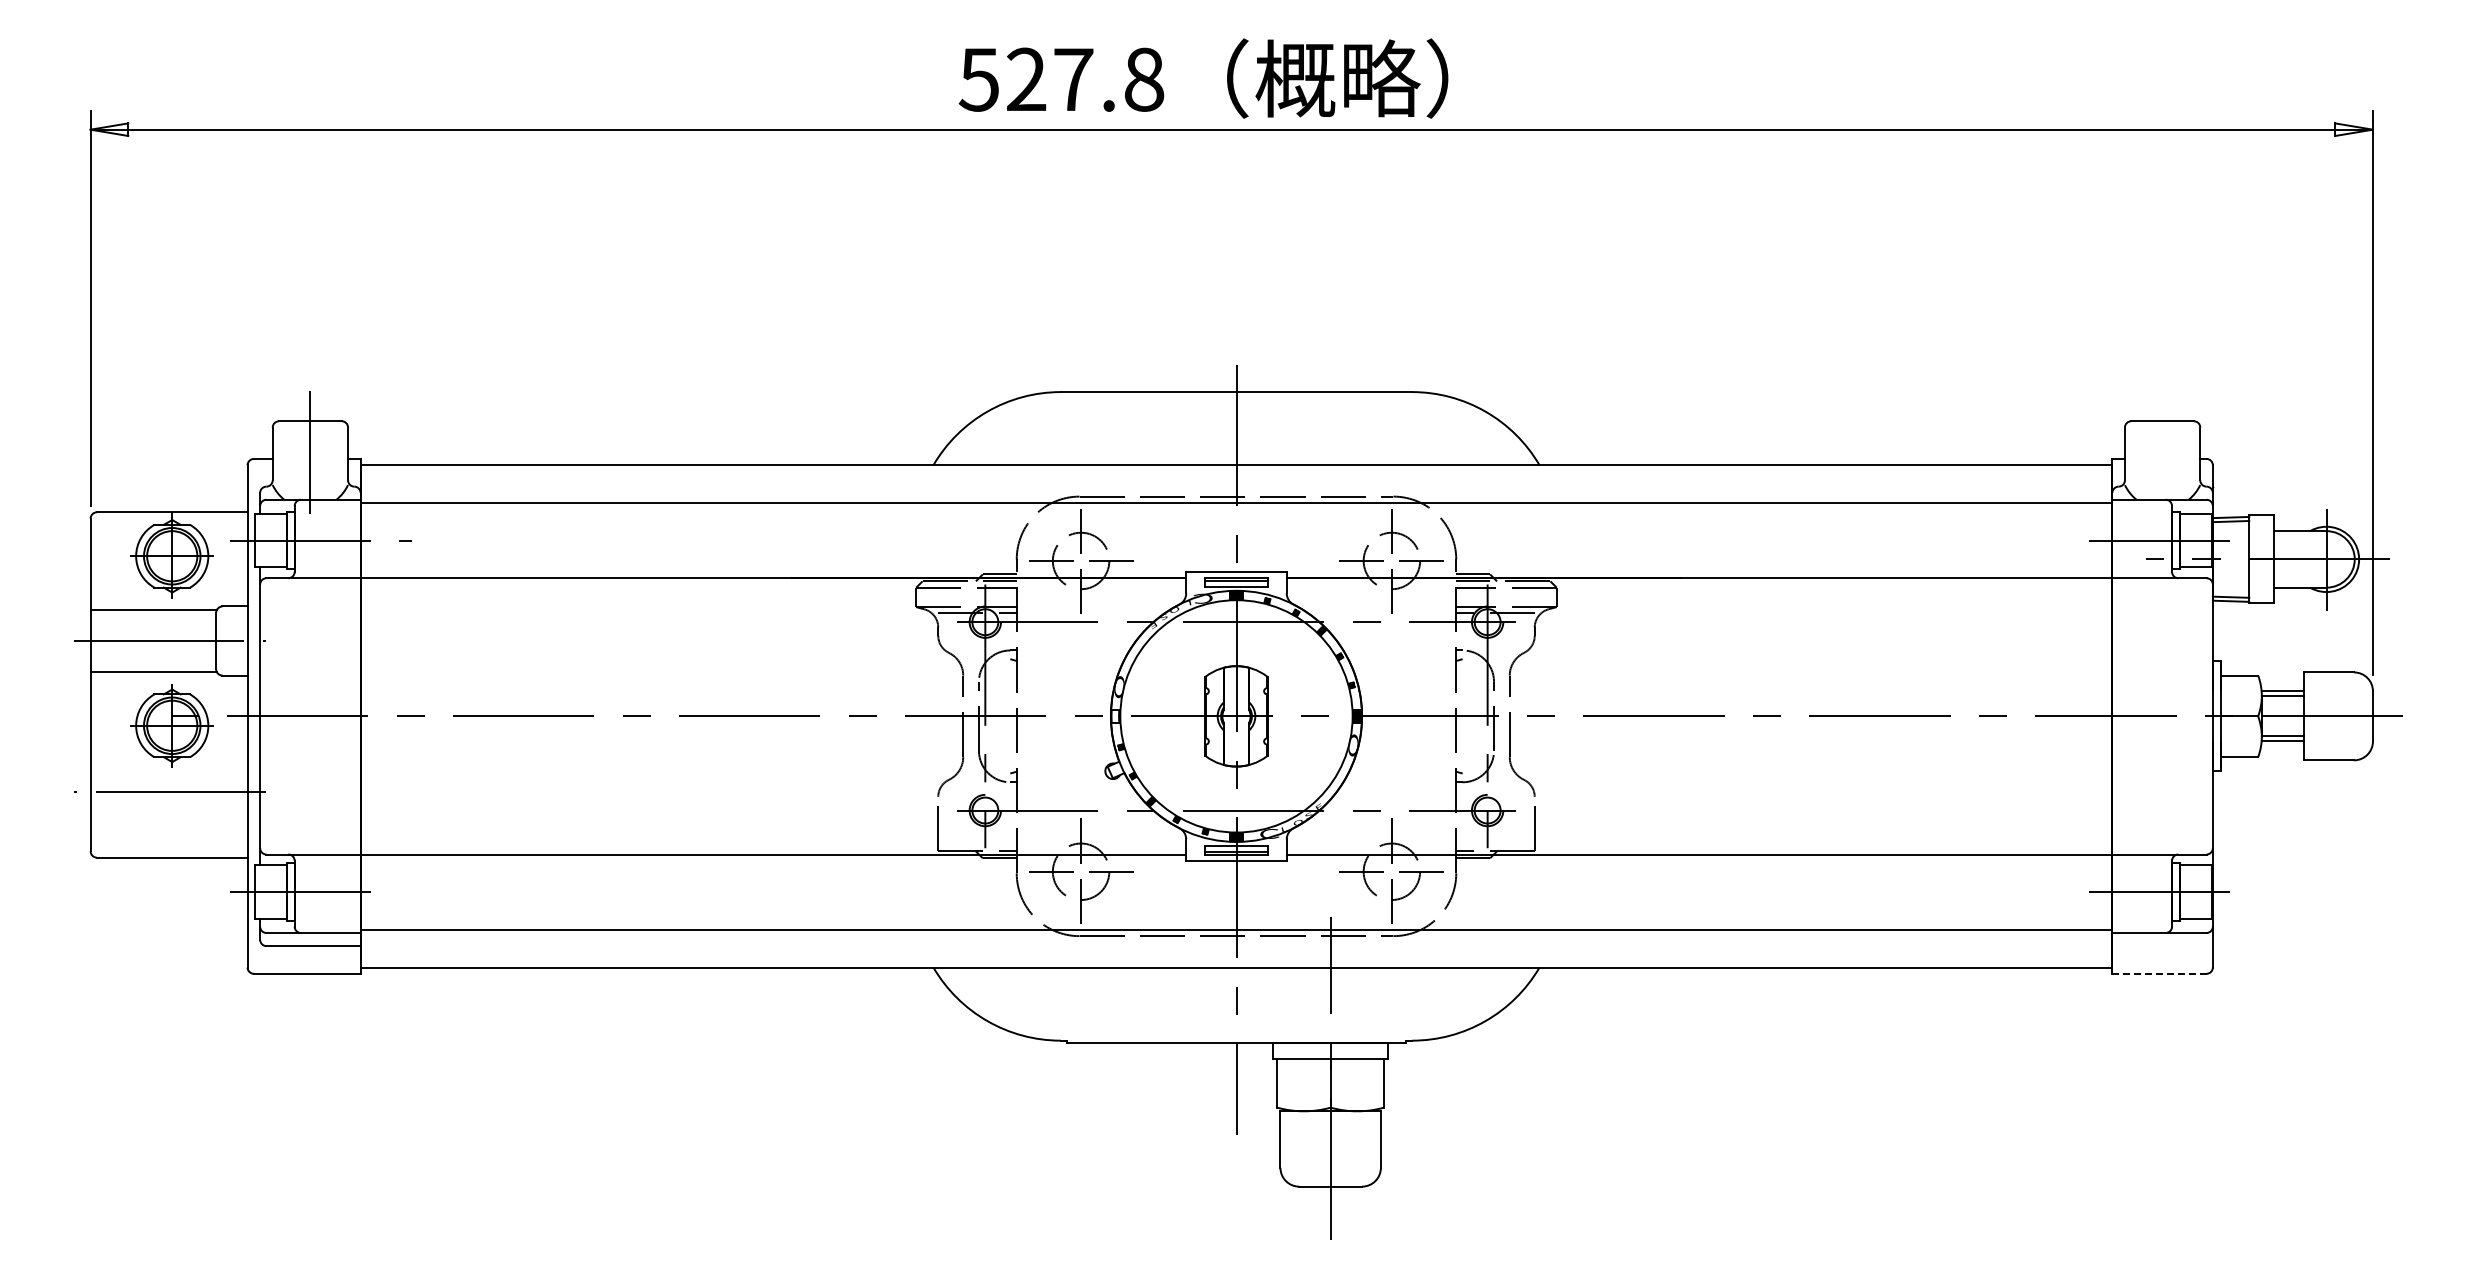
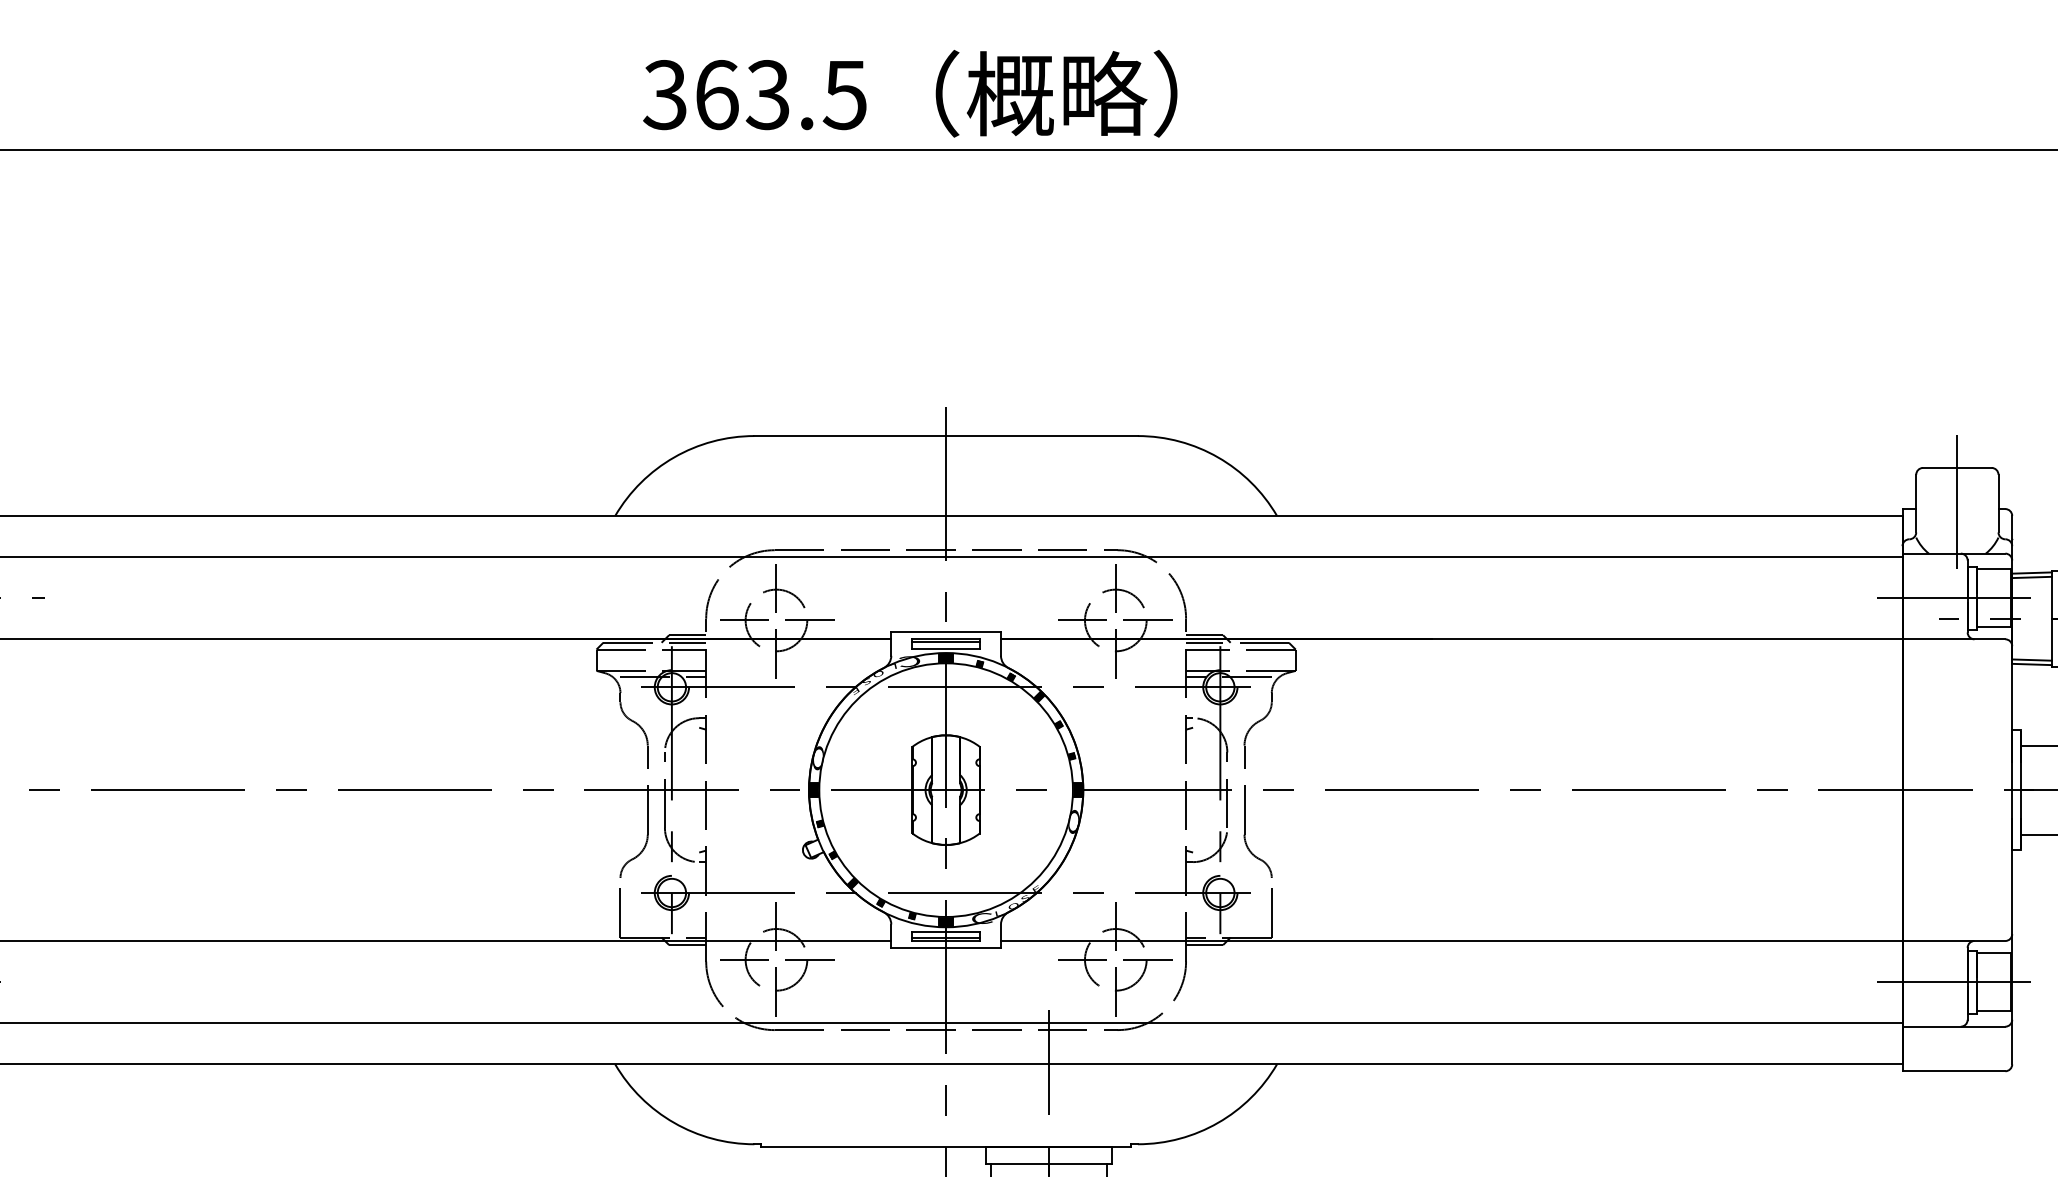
text: (1061, 79) -> (755, 94), 527.8 -> 363.5
line: (2162, 452) -> (1957, 502), added
hatch: (1115, 716) -> (814, 790), added
line: (2158, 973) -> (1952, 1070), dashed -> solid

